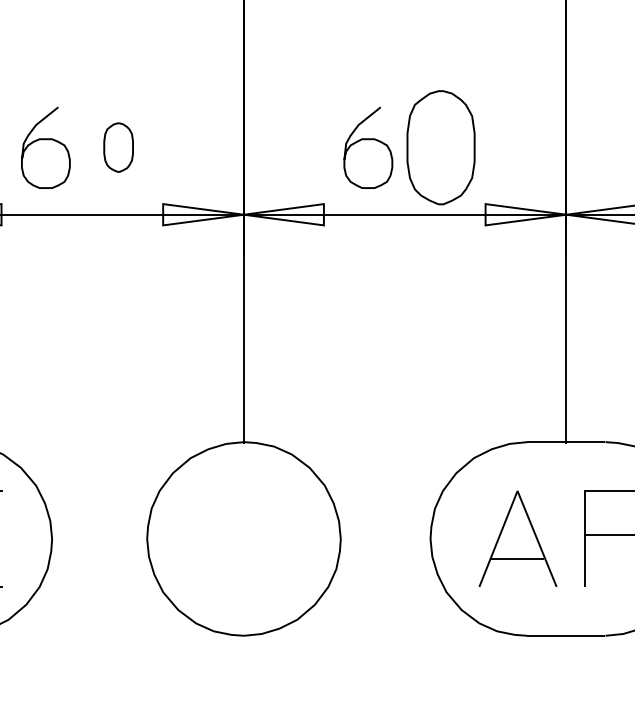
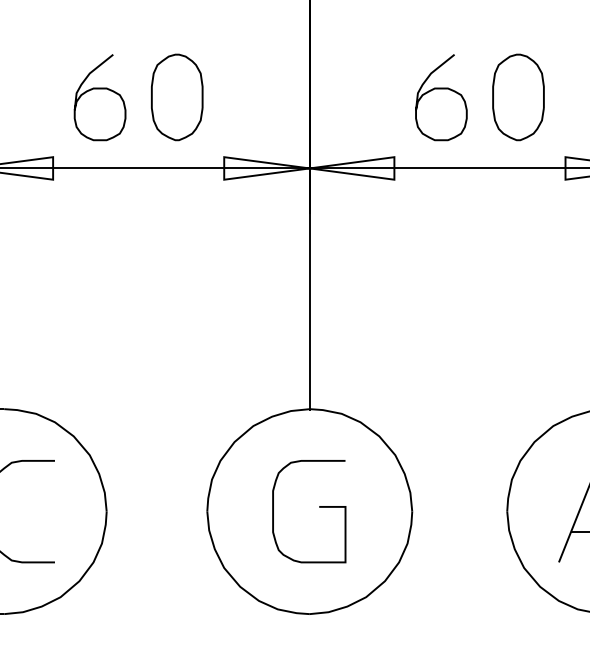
part: (118, 147) -> (176, 97), size x1.67
part: (441, 147) -> (518, 97), size x0.71
curve: (253, 535) -> (319, 507), added

